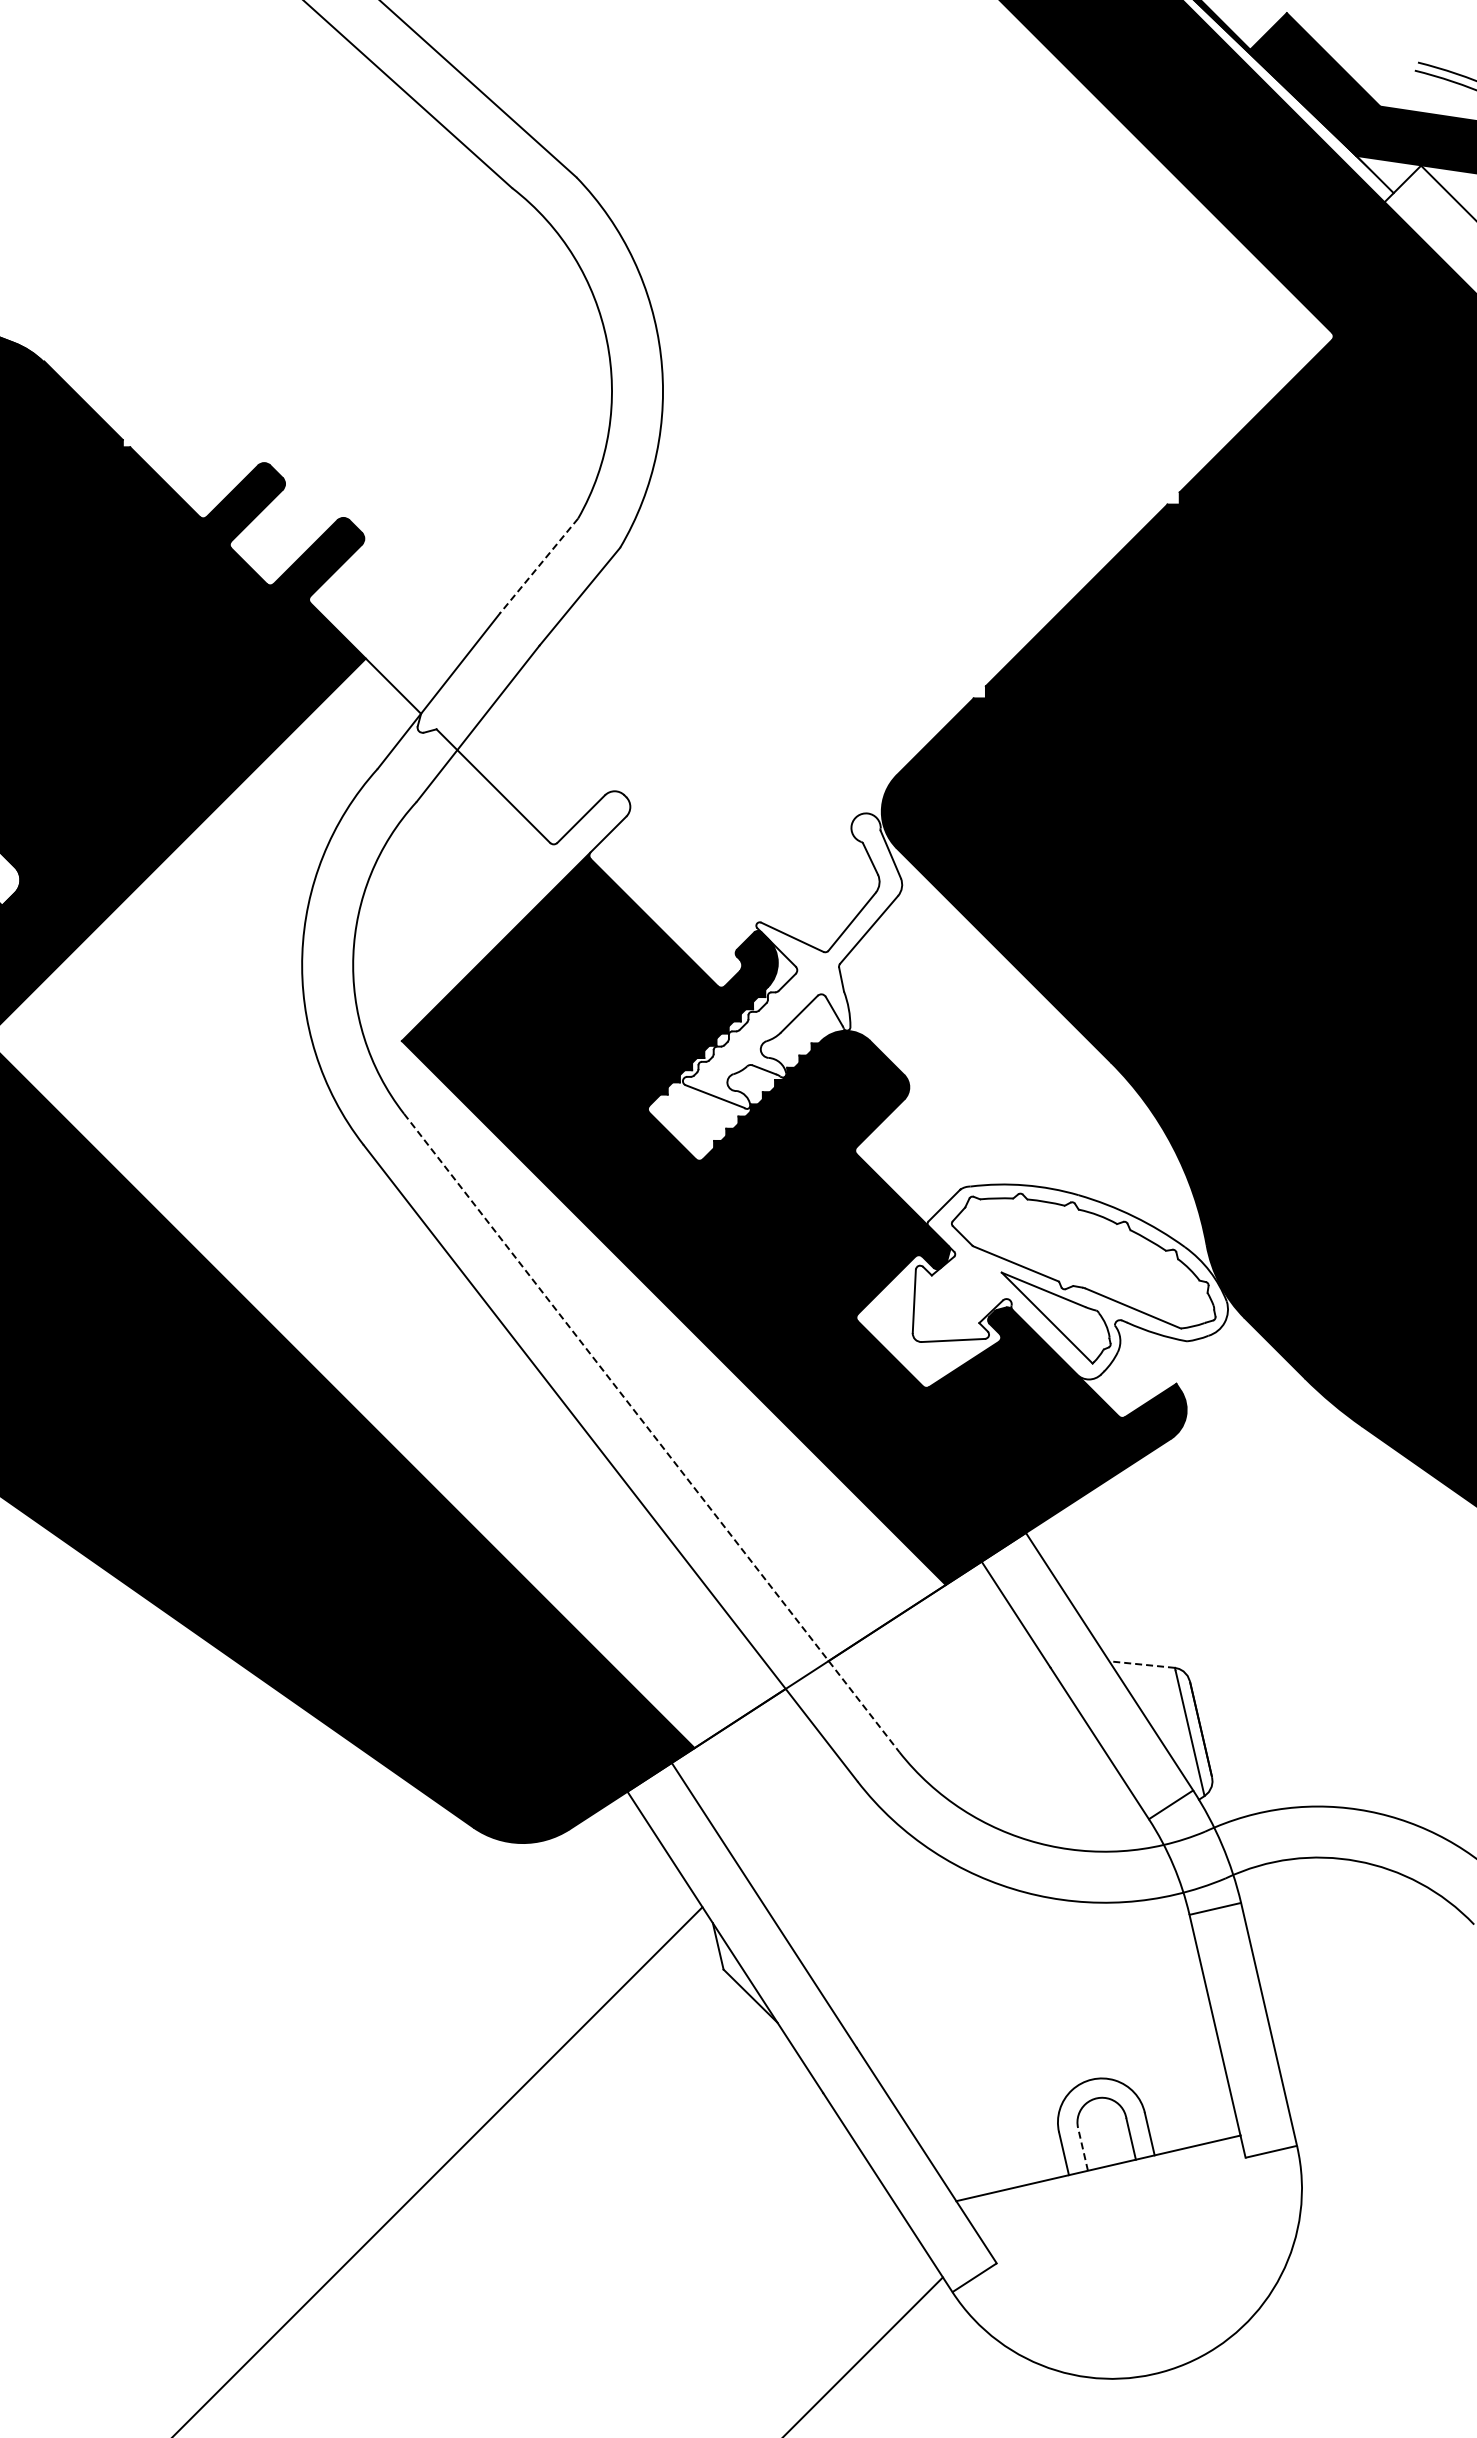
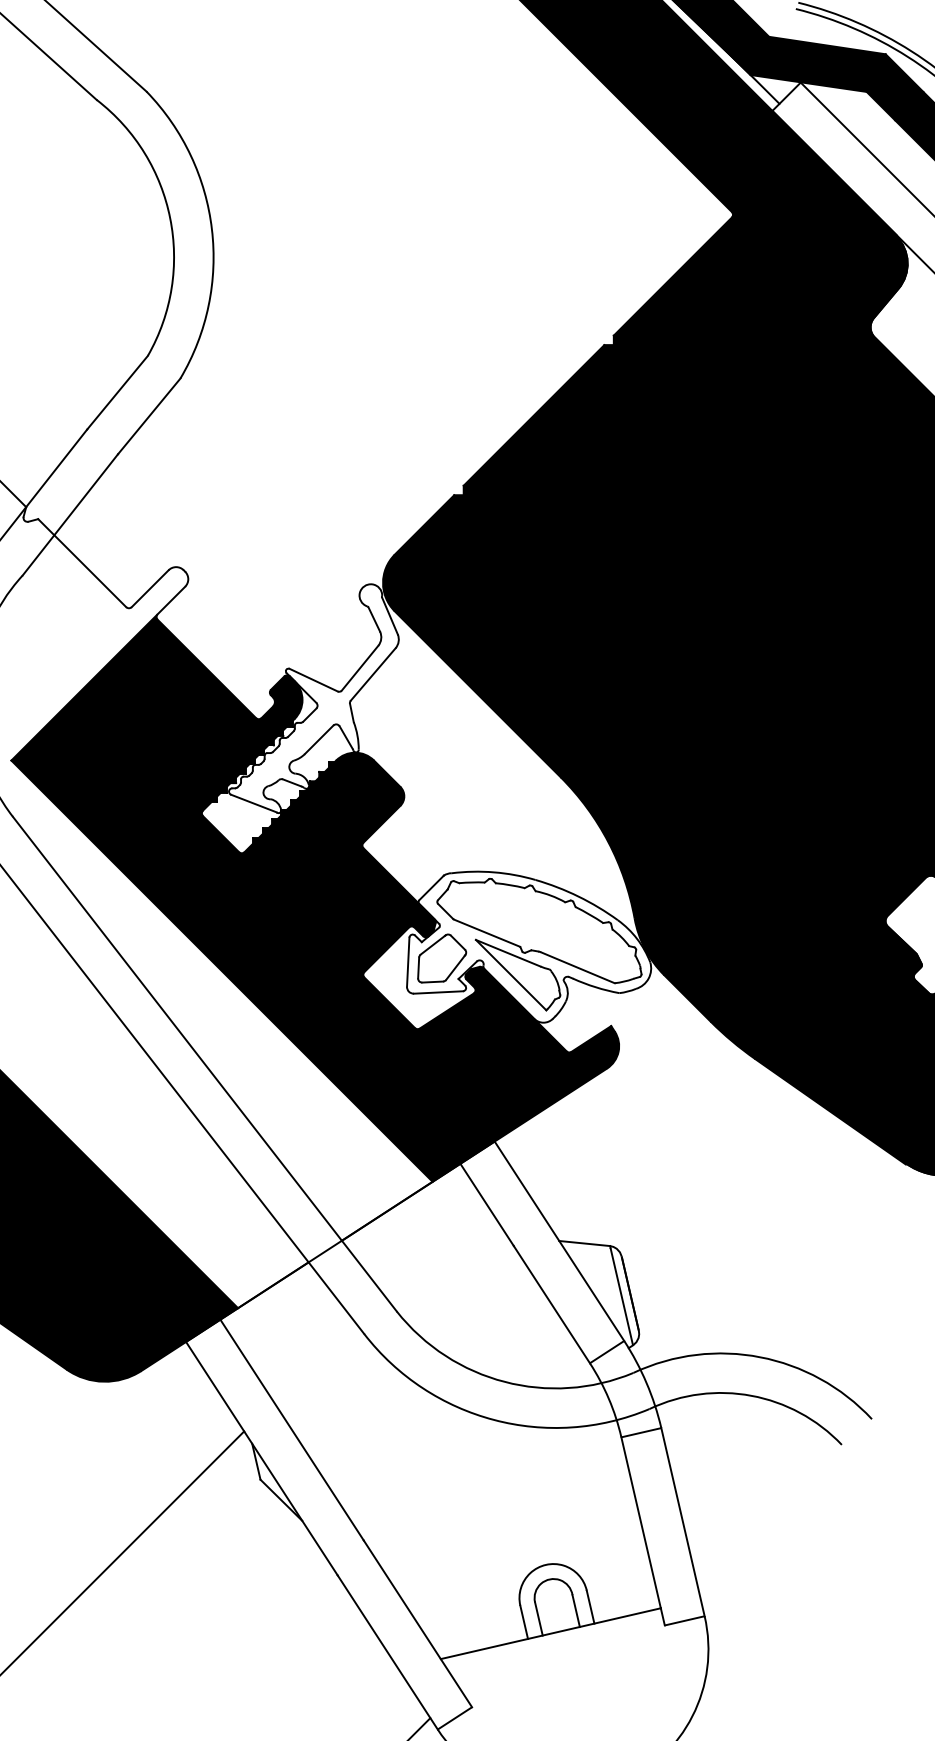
line: (539, 566) -> (117, 393), dashed -> solid
part: (958, 1296) -> (442, 958), added
line: (652, 1433) -> (205, 1064), dashed -> solid
line: (1142, 1664) -> (584, 1243), dashed -> solid
line: (1083, 2149) -> (539, 1619), dashed -> solid

